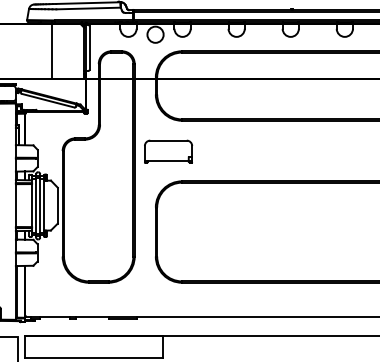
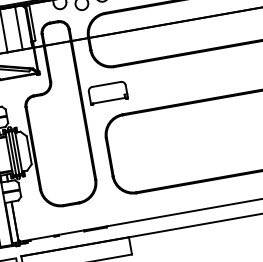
line: (71, 50) -> (18, 27), added

